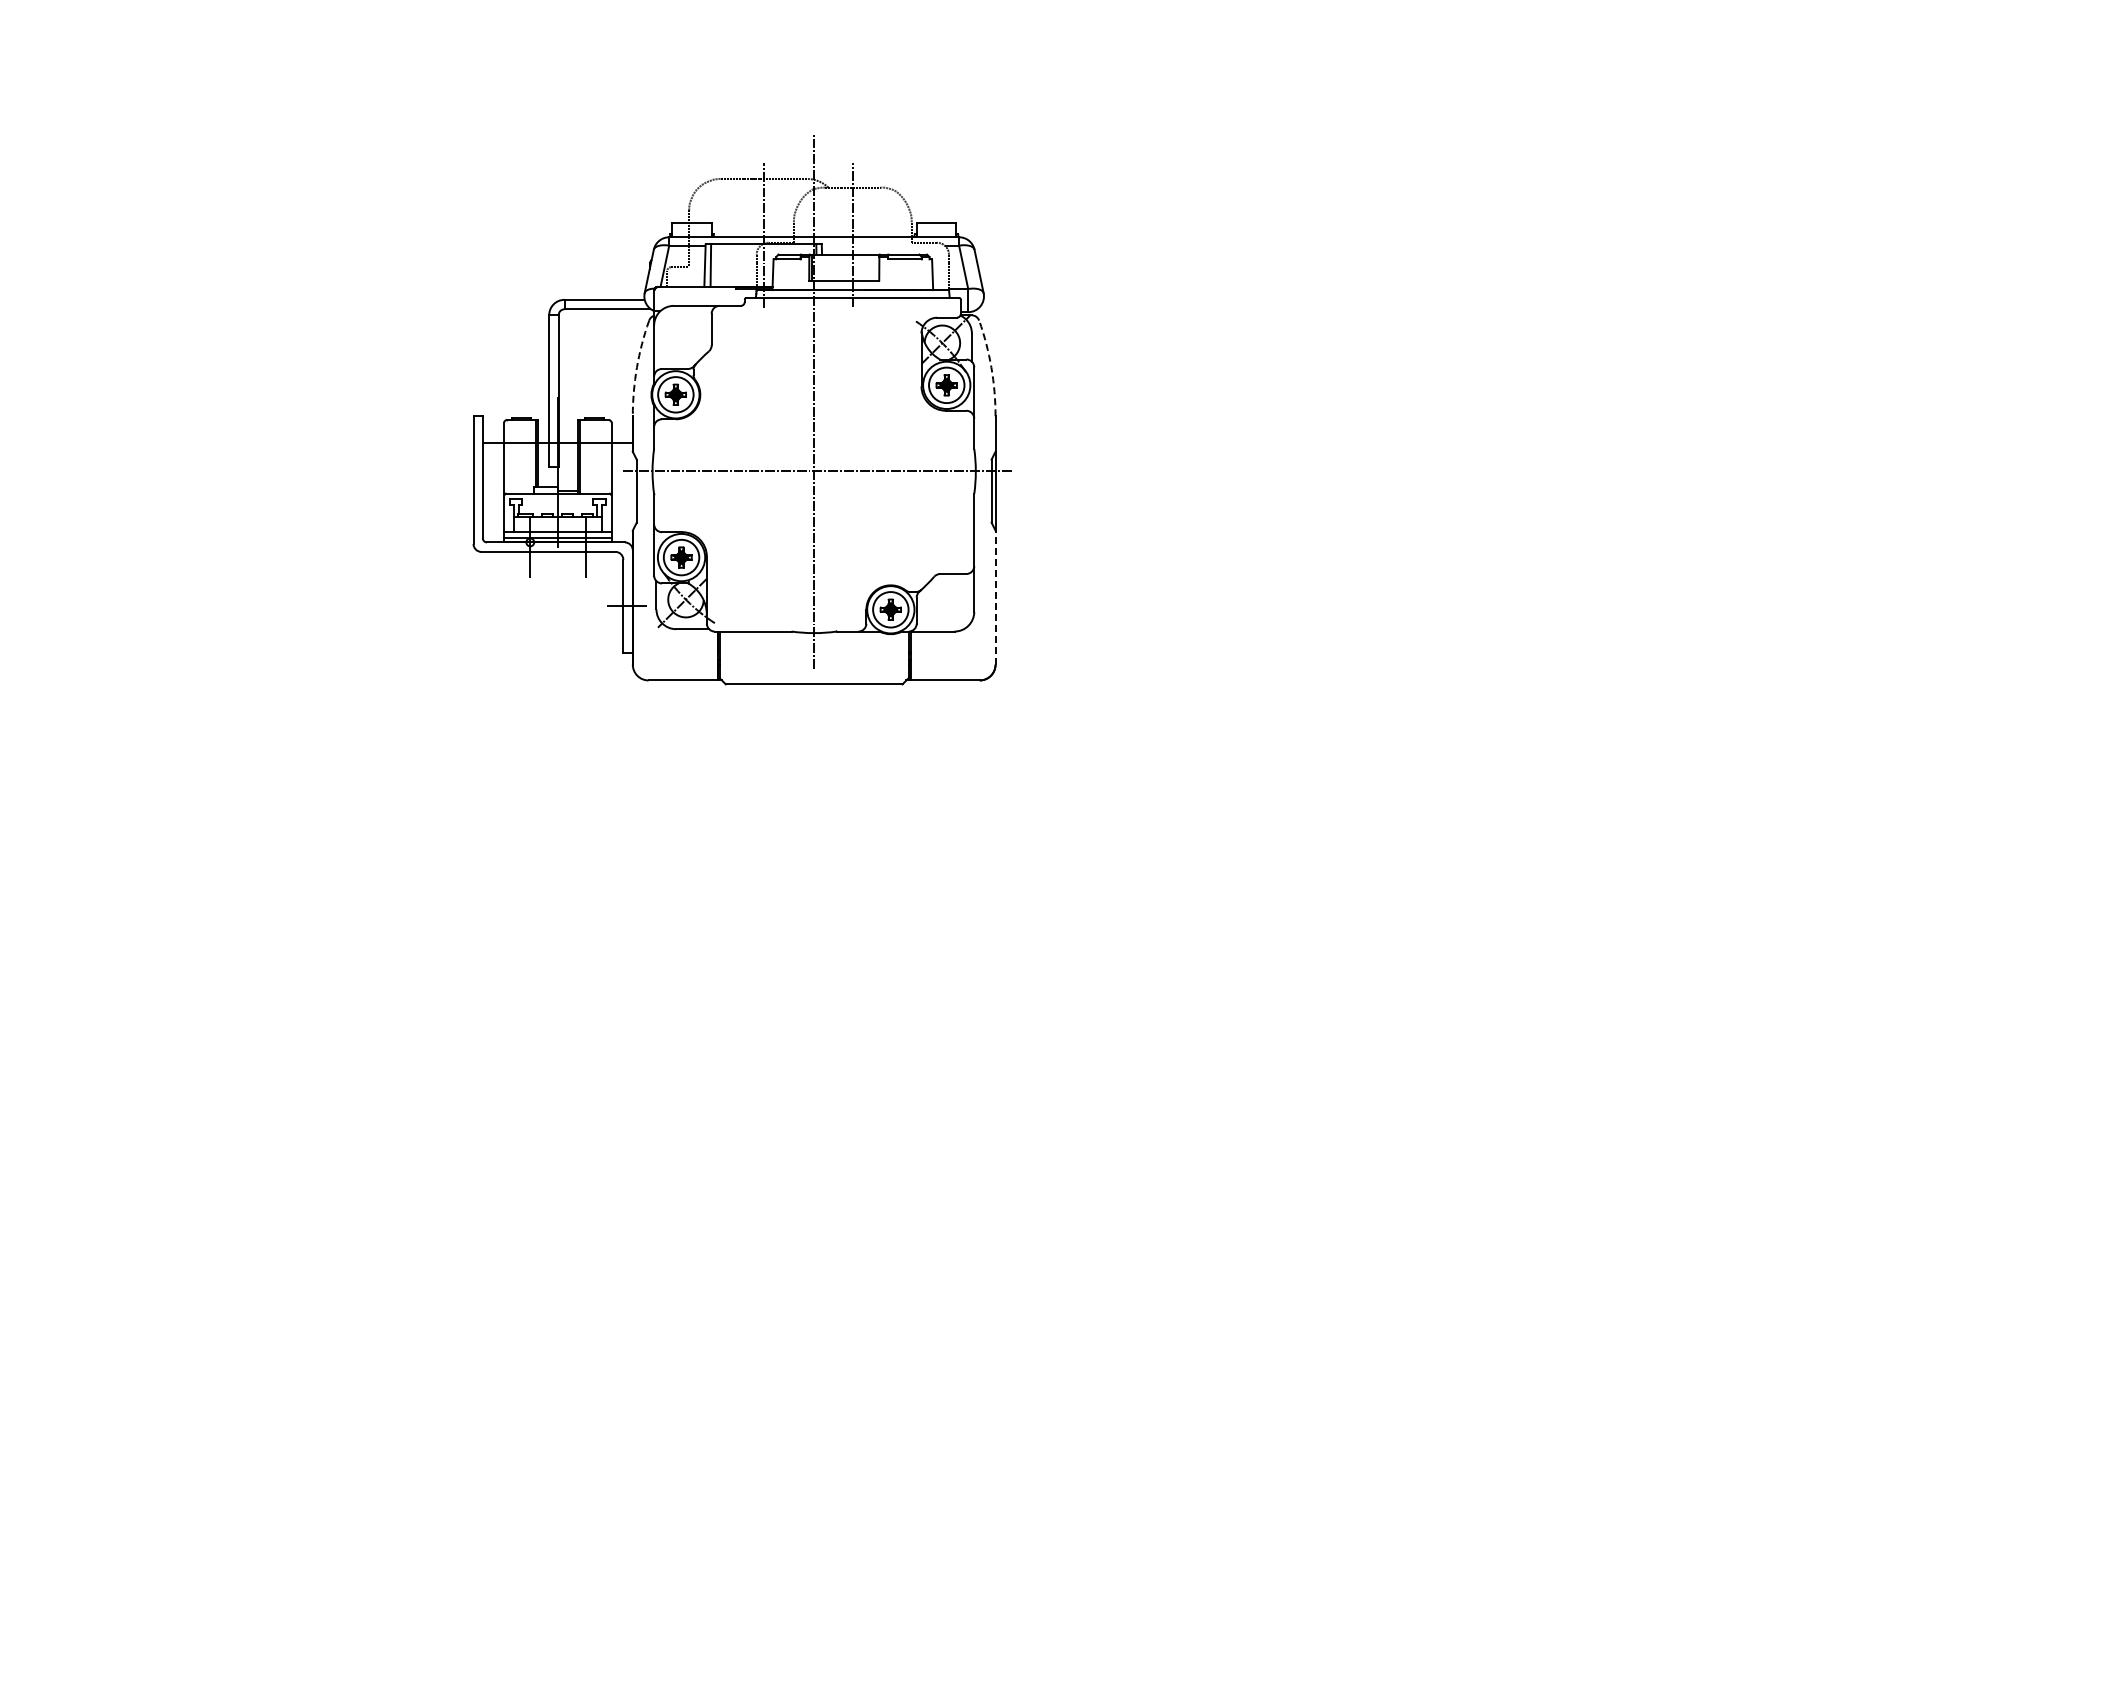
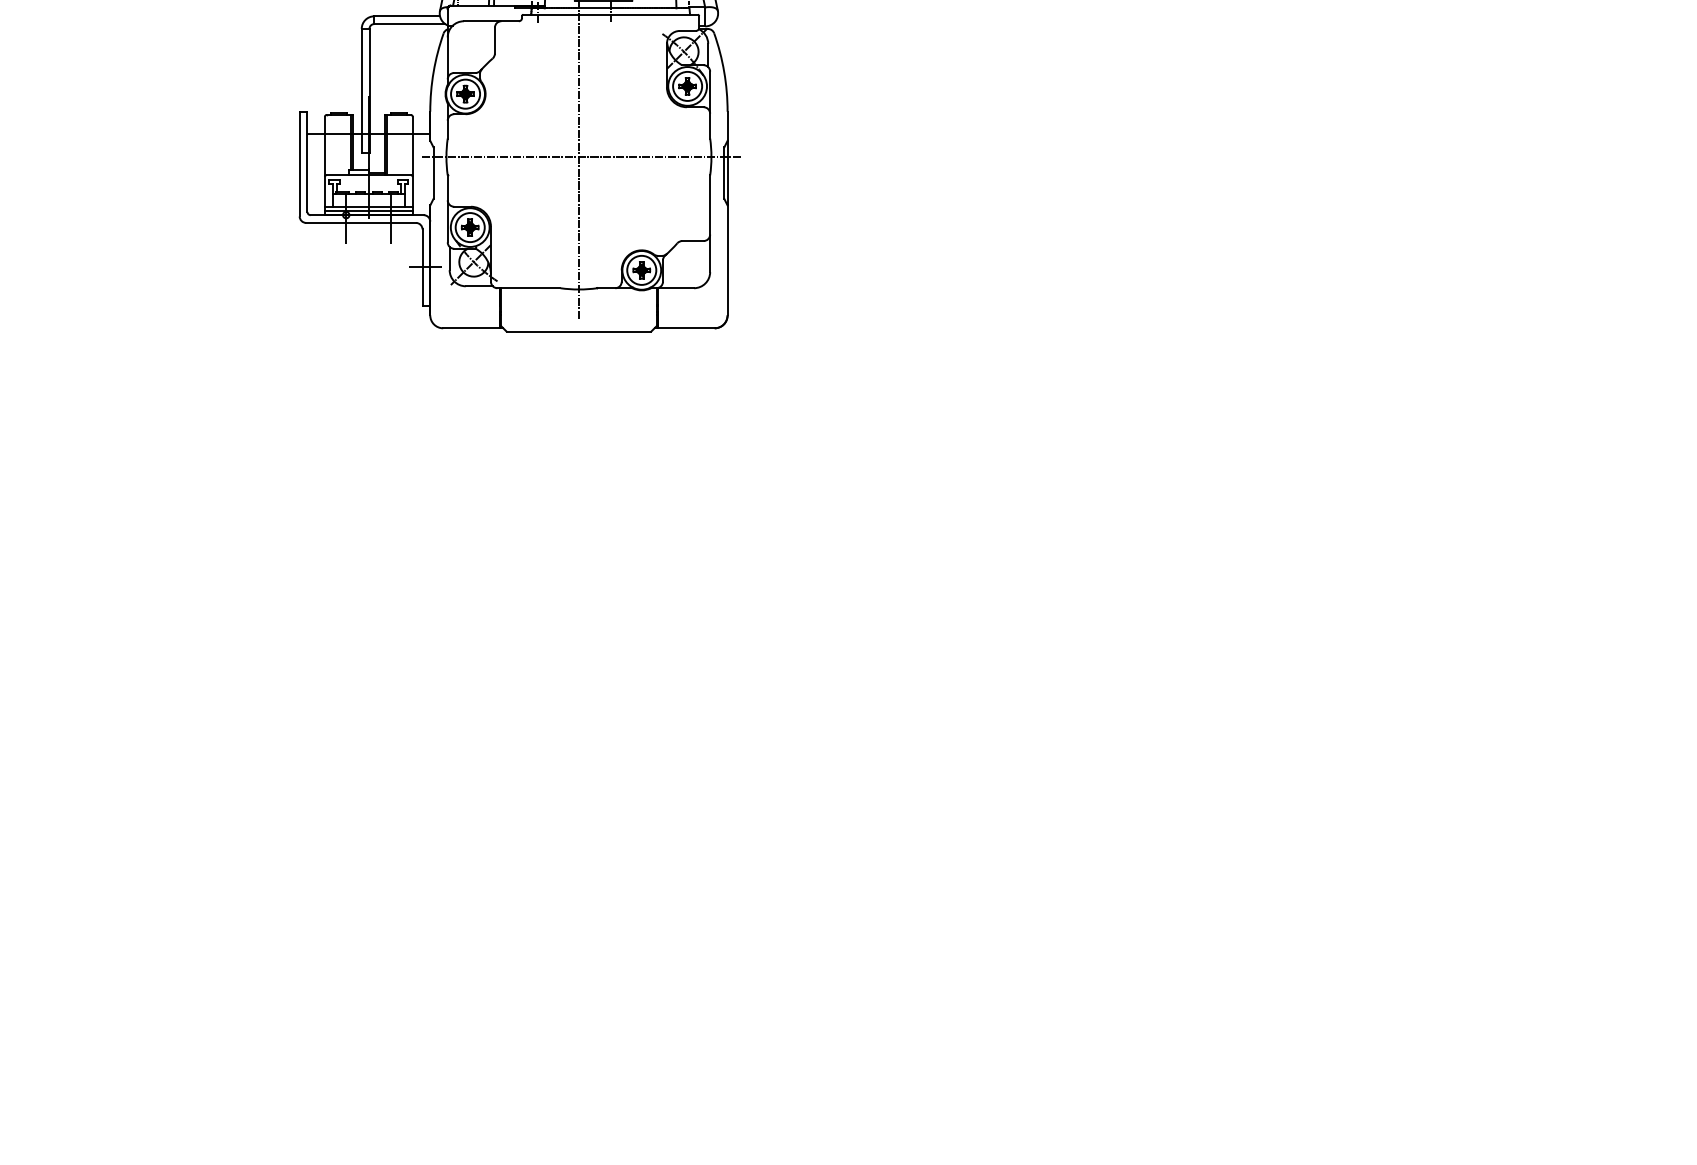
arc: (636, 367) -> (433, 71), dashed -> solid
arc: (991, 367) -> (724, 71), dashed -> solid
line: (995, 597) -> (727, 260), dashed -> solid

